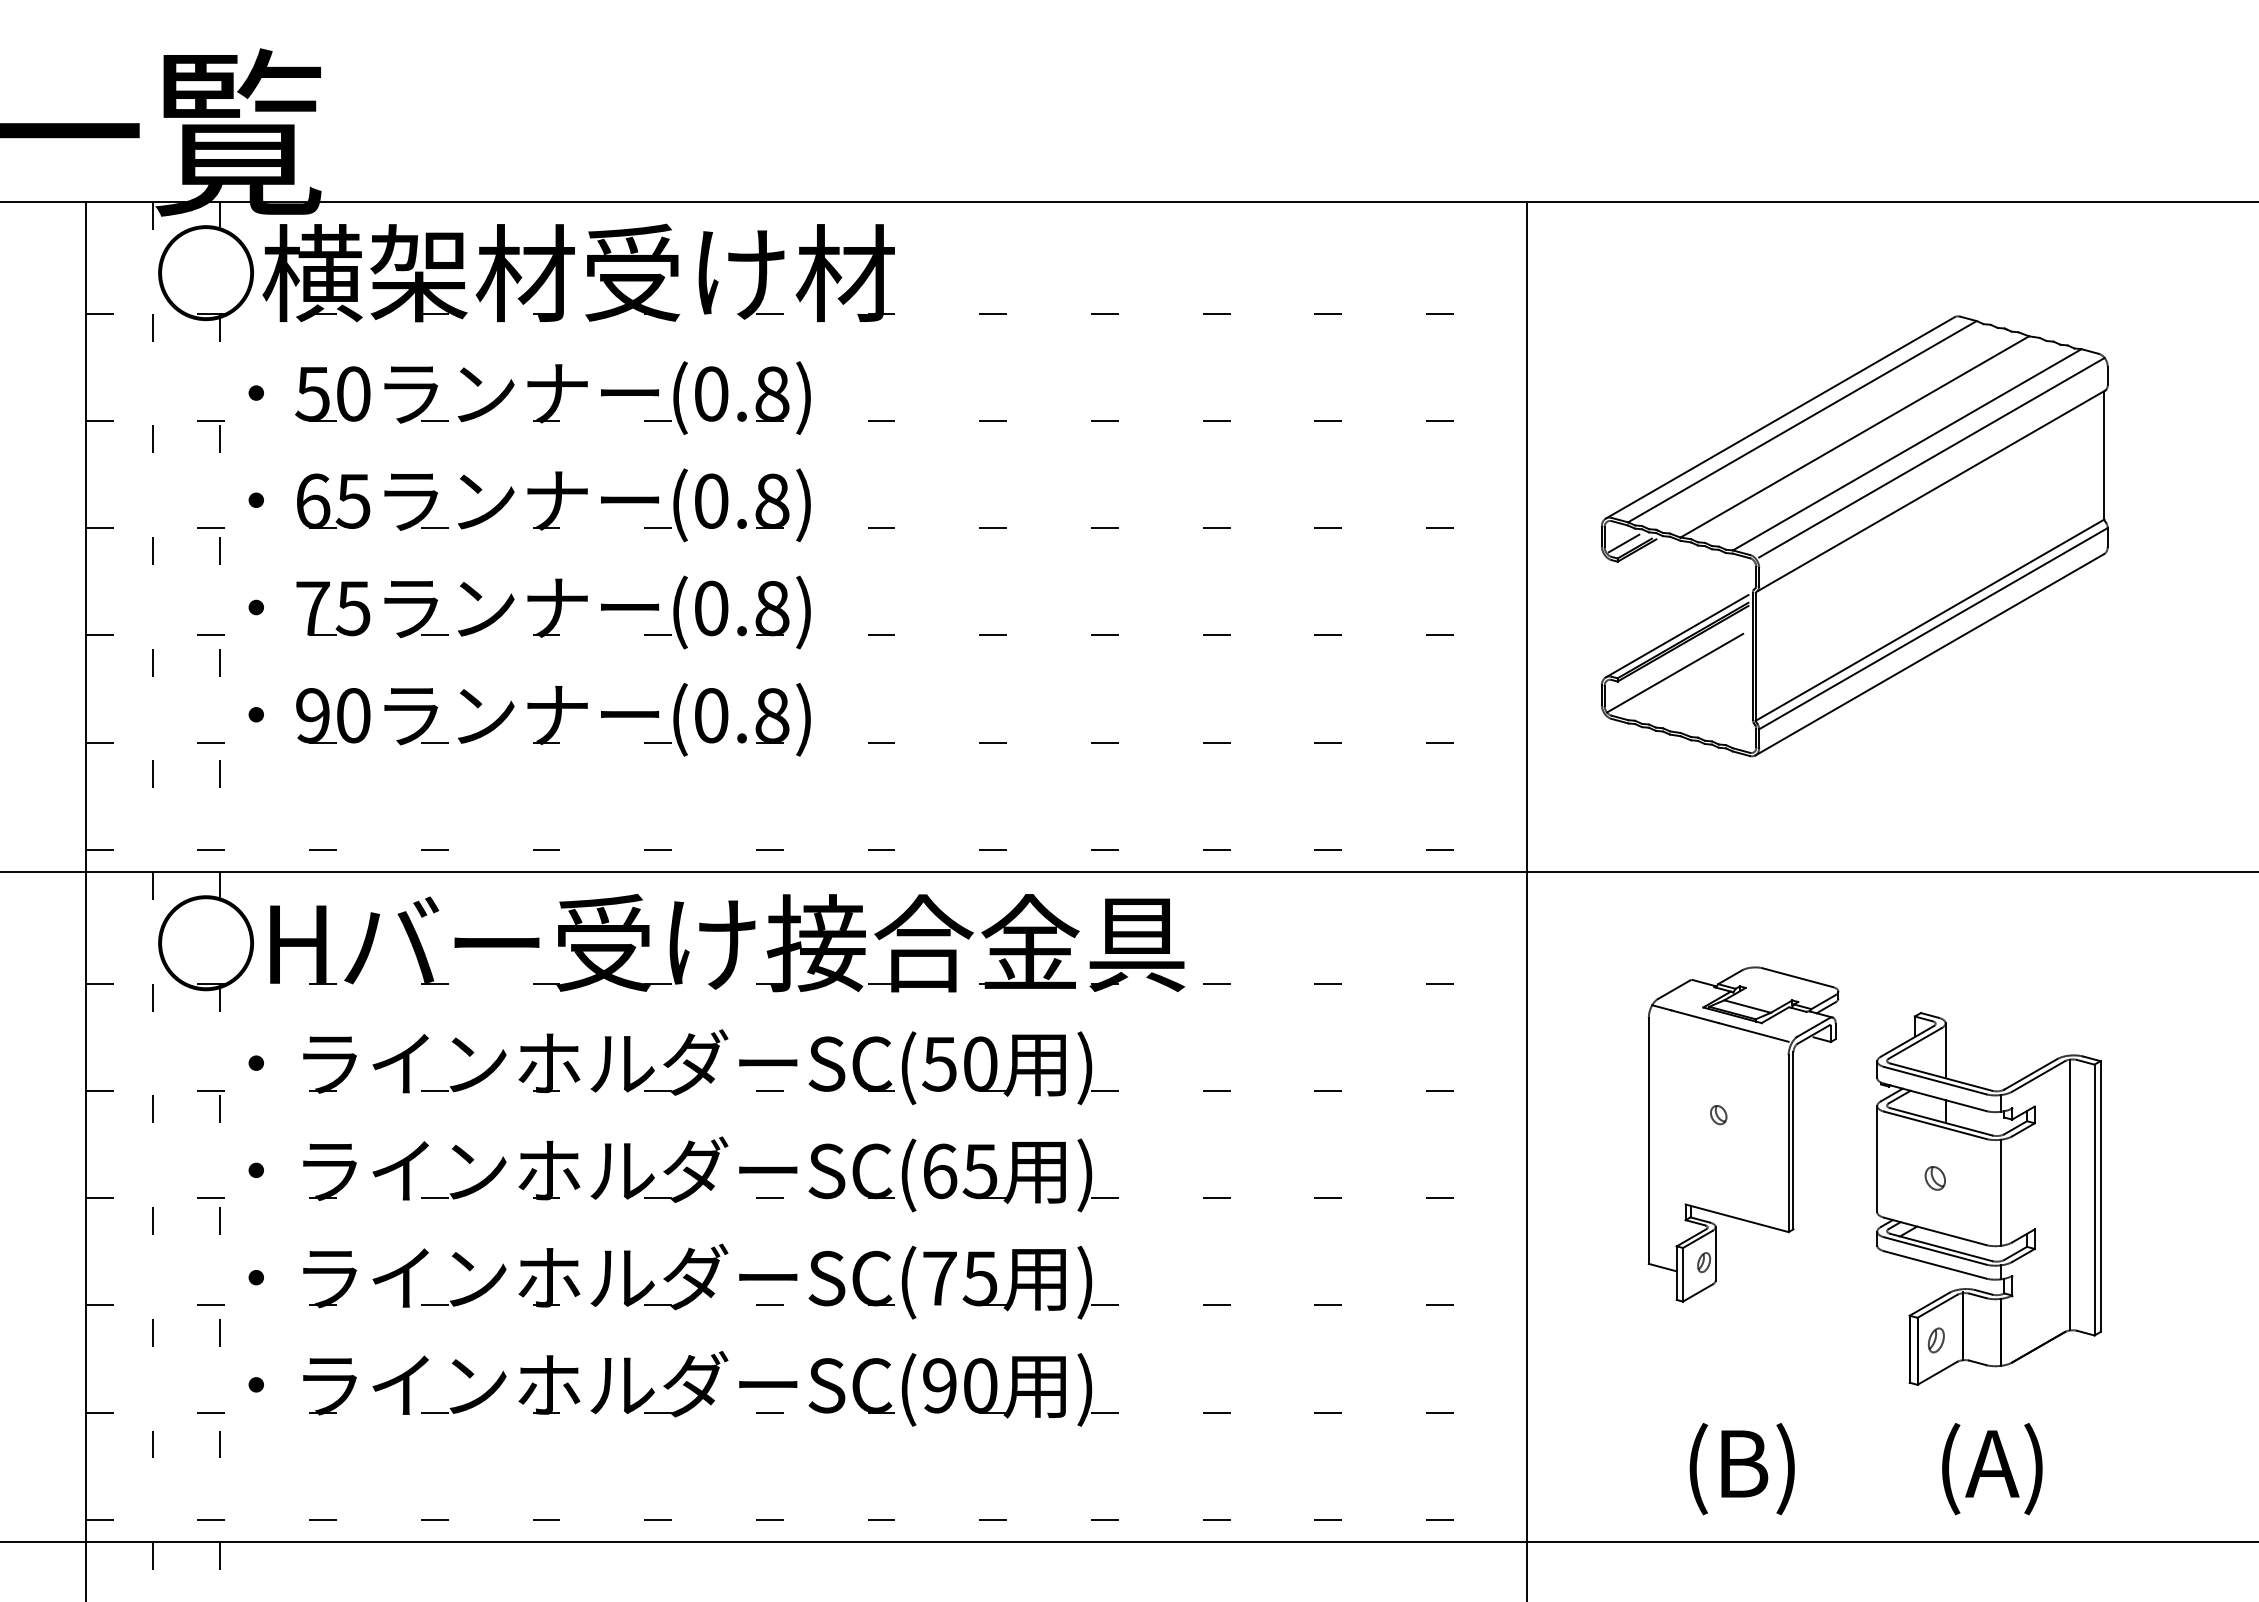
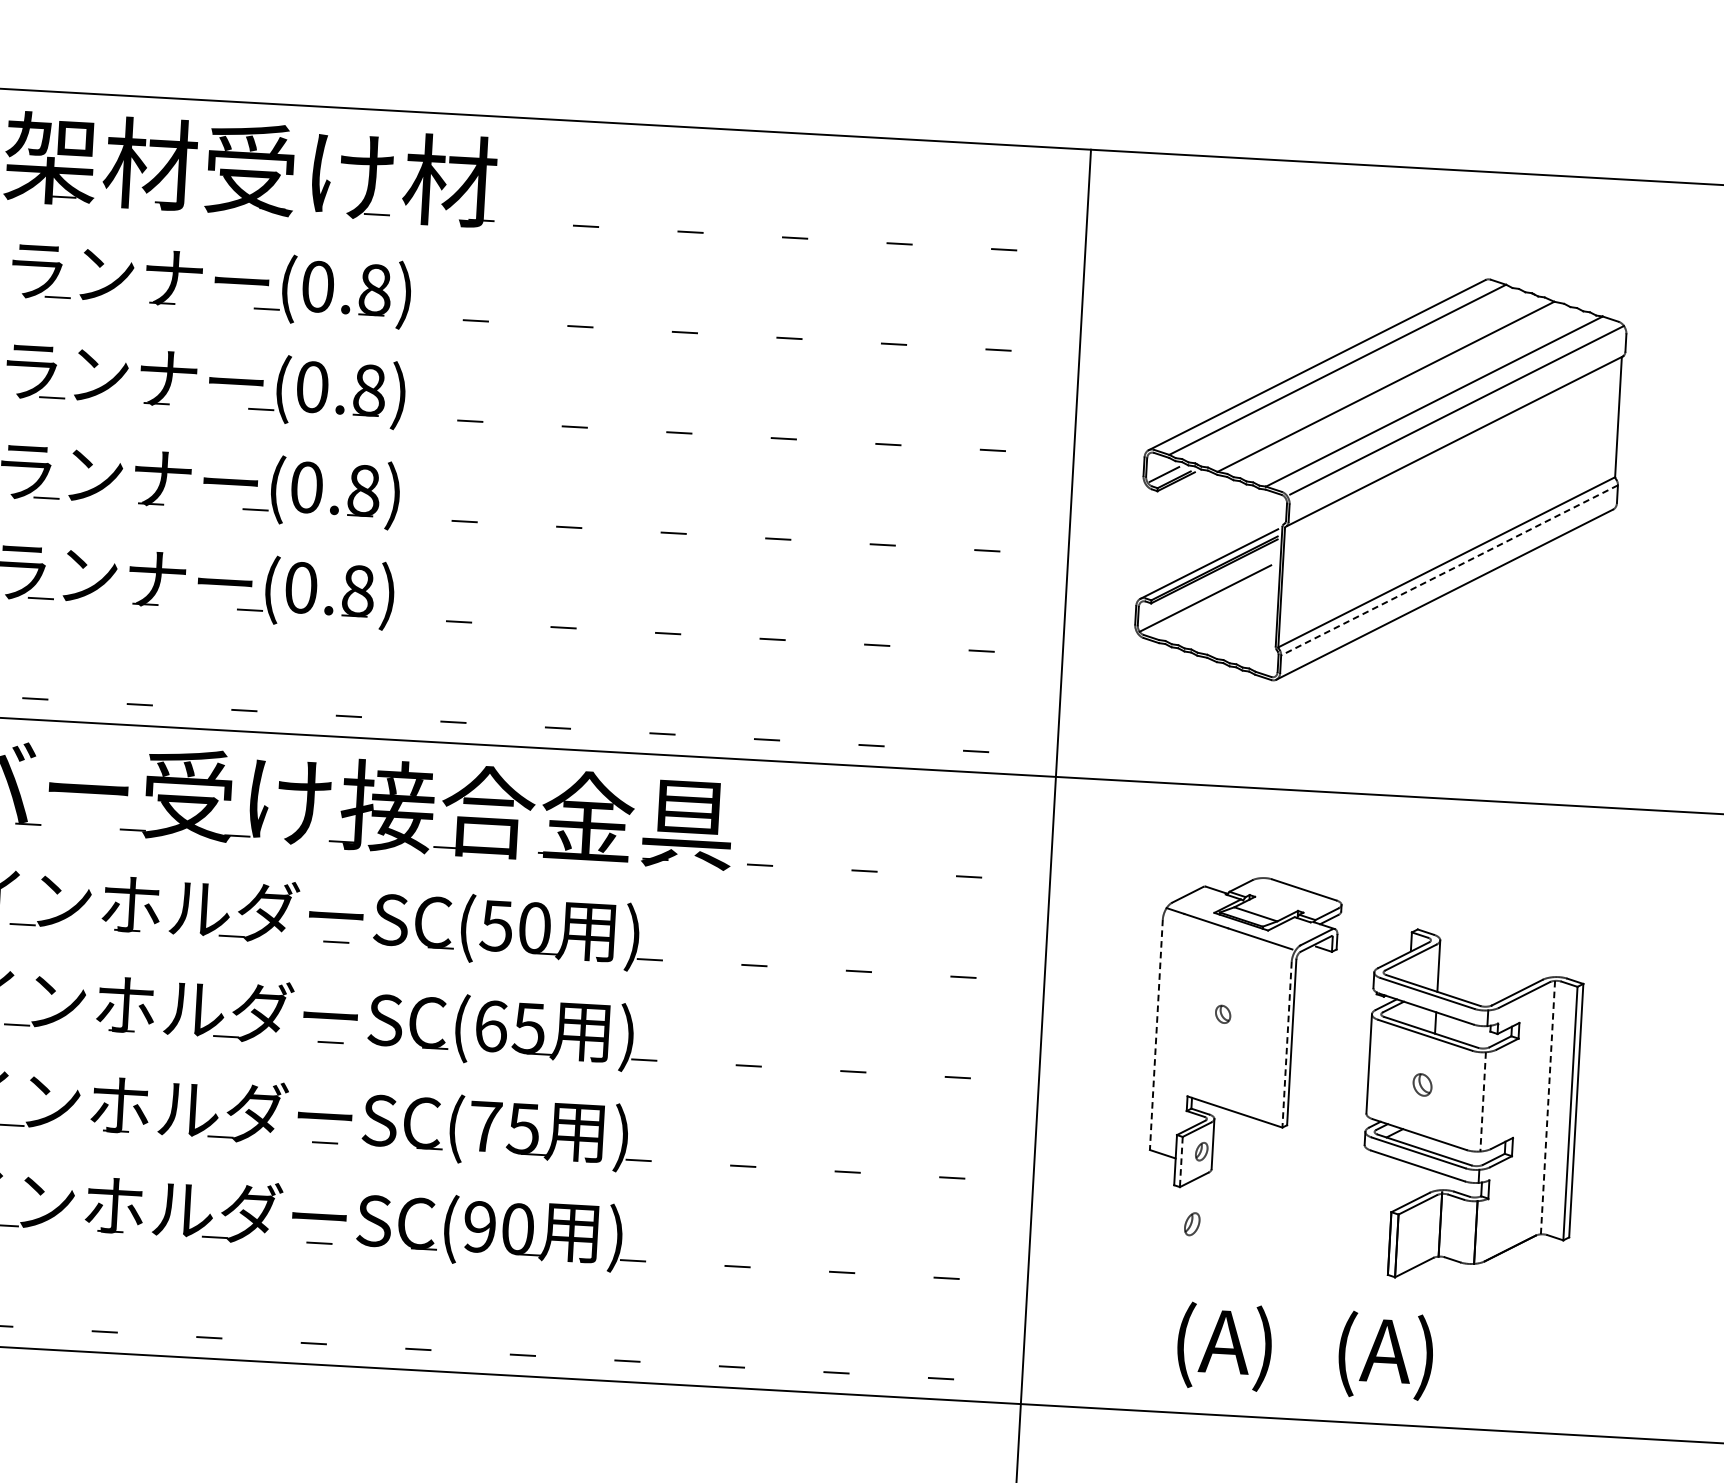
line: (1933, 628) -> (1449, 570), solid -> dashed
line: (1648, 1141) -> (1156, 1035), solid -> dashed
line: (1788, 1144) -> (1286, 1045), solid -> dashed
line: (2000, 1193) -> (1482, 1102), solid -> dashed
line: (2070, 1195) -> (1548, 1108), solid -> dashed
line: (1682, 1274) -> (1180, 1161), solid -> dashed
part: (1935, 1340) -> (1191, 1224), moved
text: (1753, 1469) -> (1237, 1347), (B) -> (A)
text: (1992, 1469) -> (1385, 1356), moved

